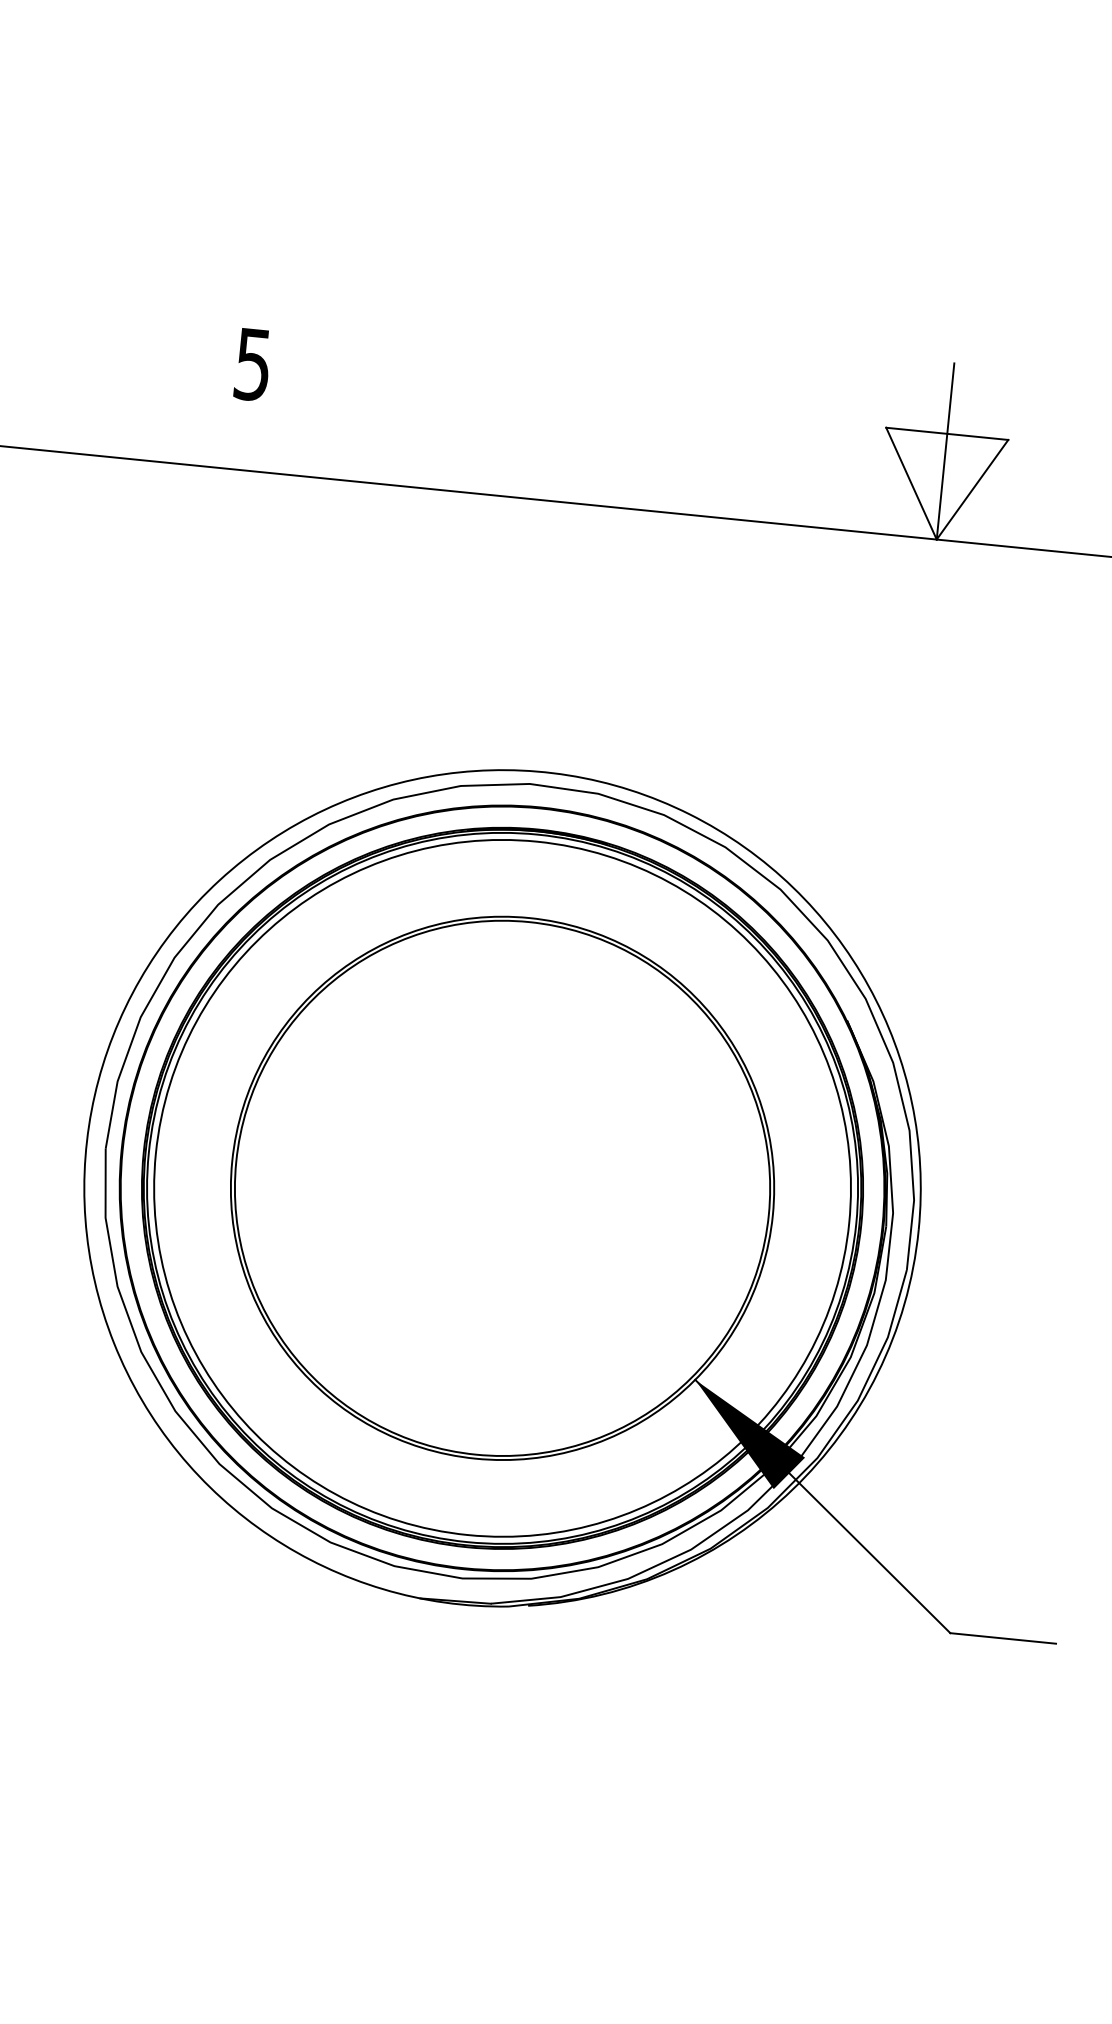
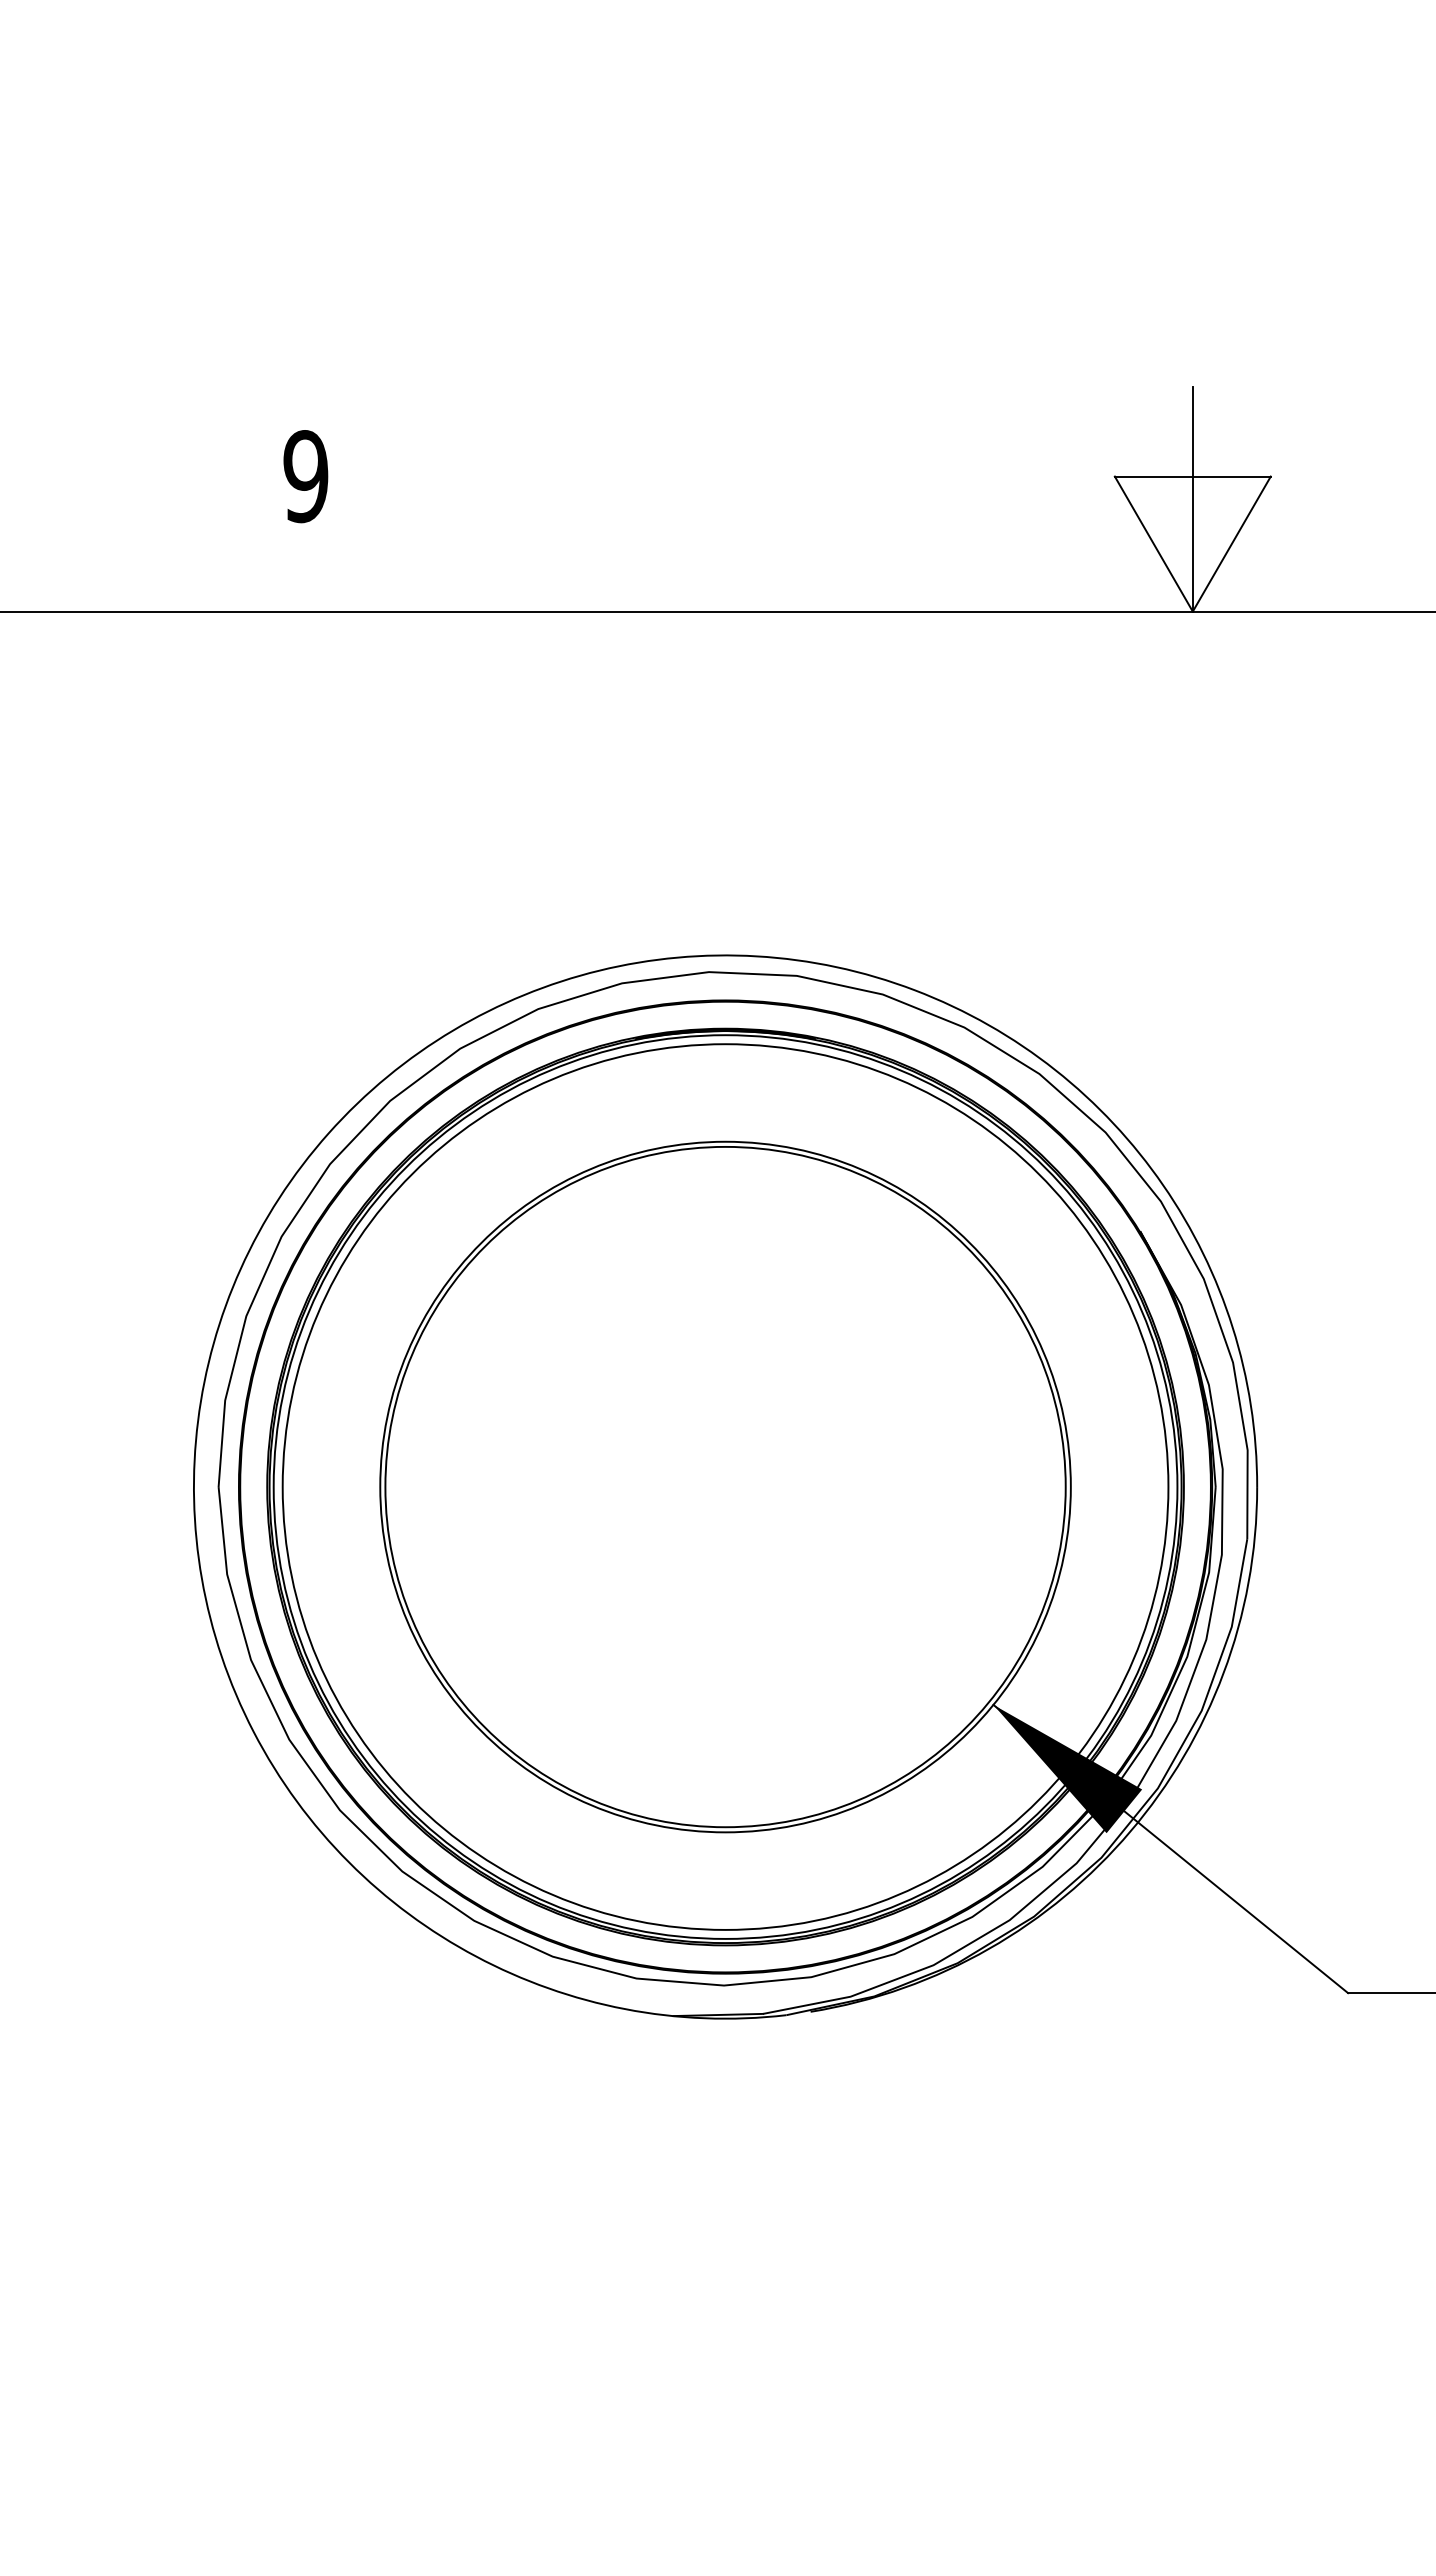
text: (252, 364) -> (305, 476), 5 -> 9

